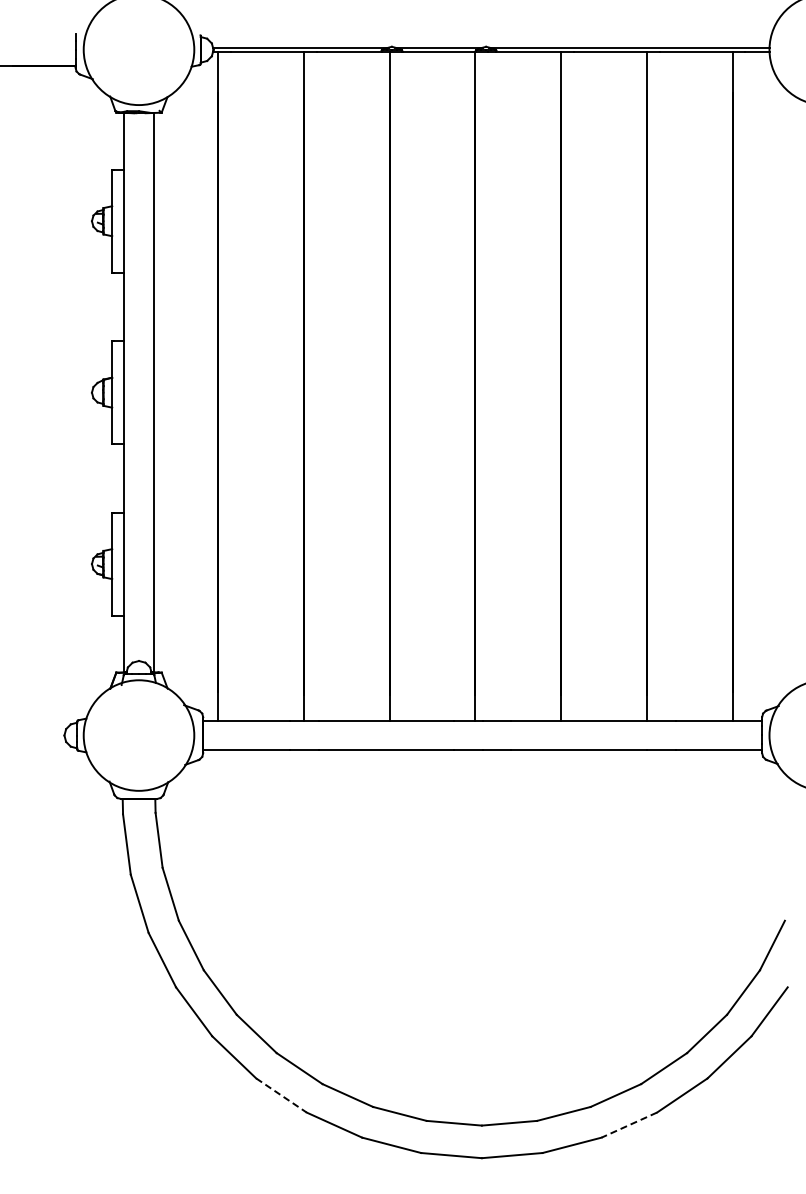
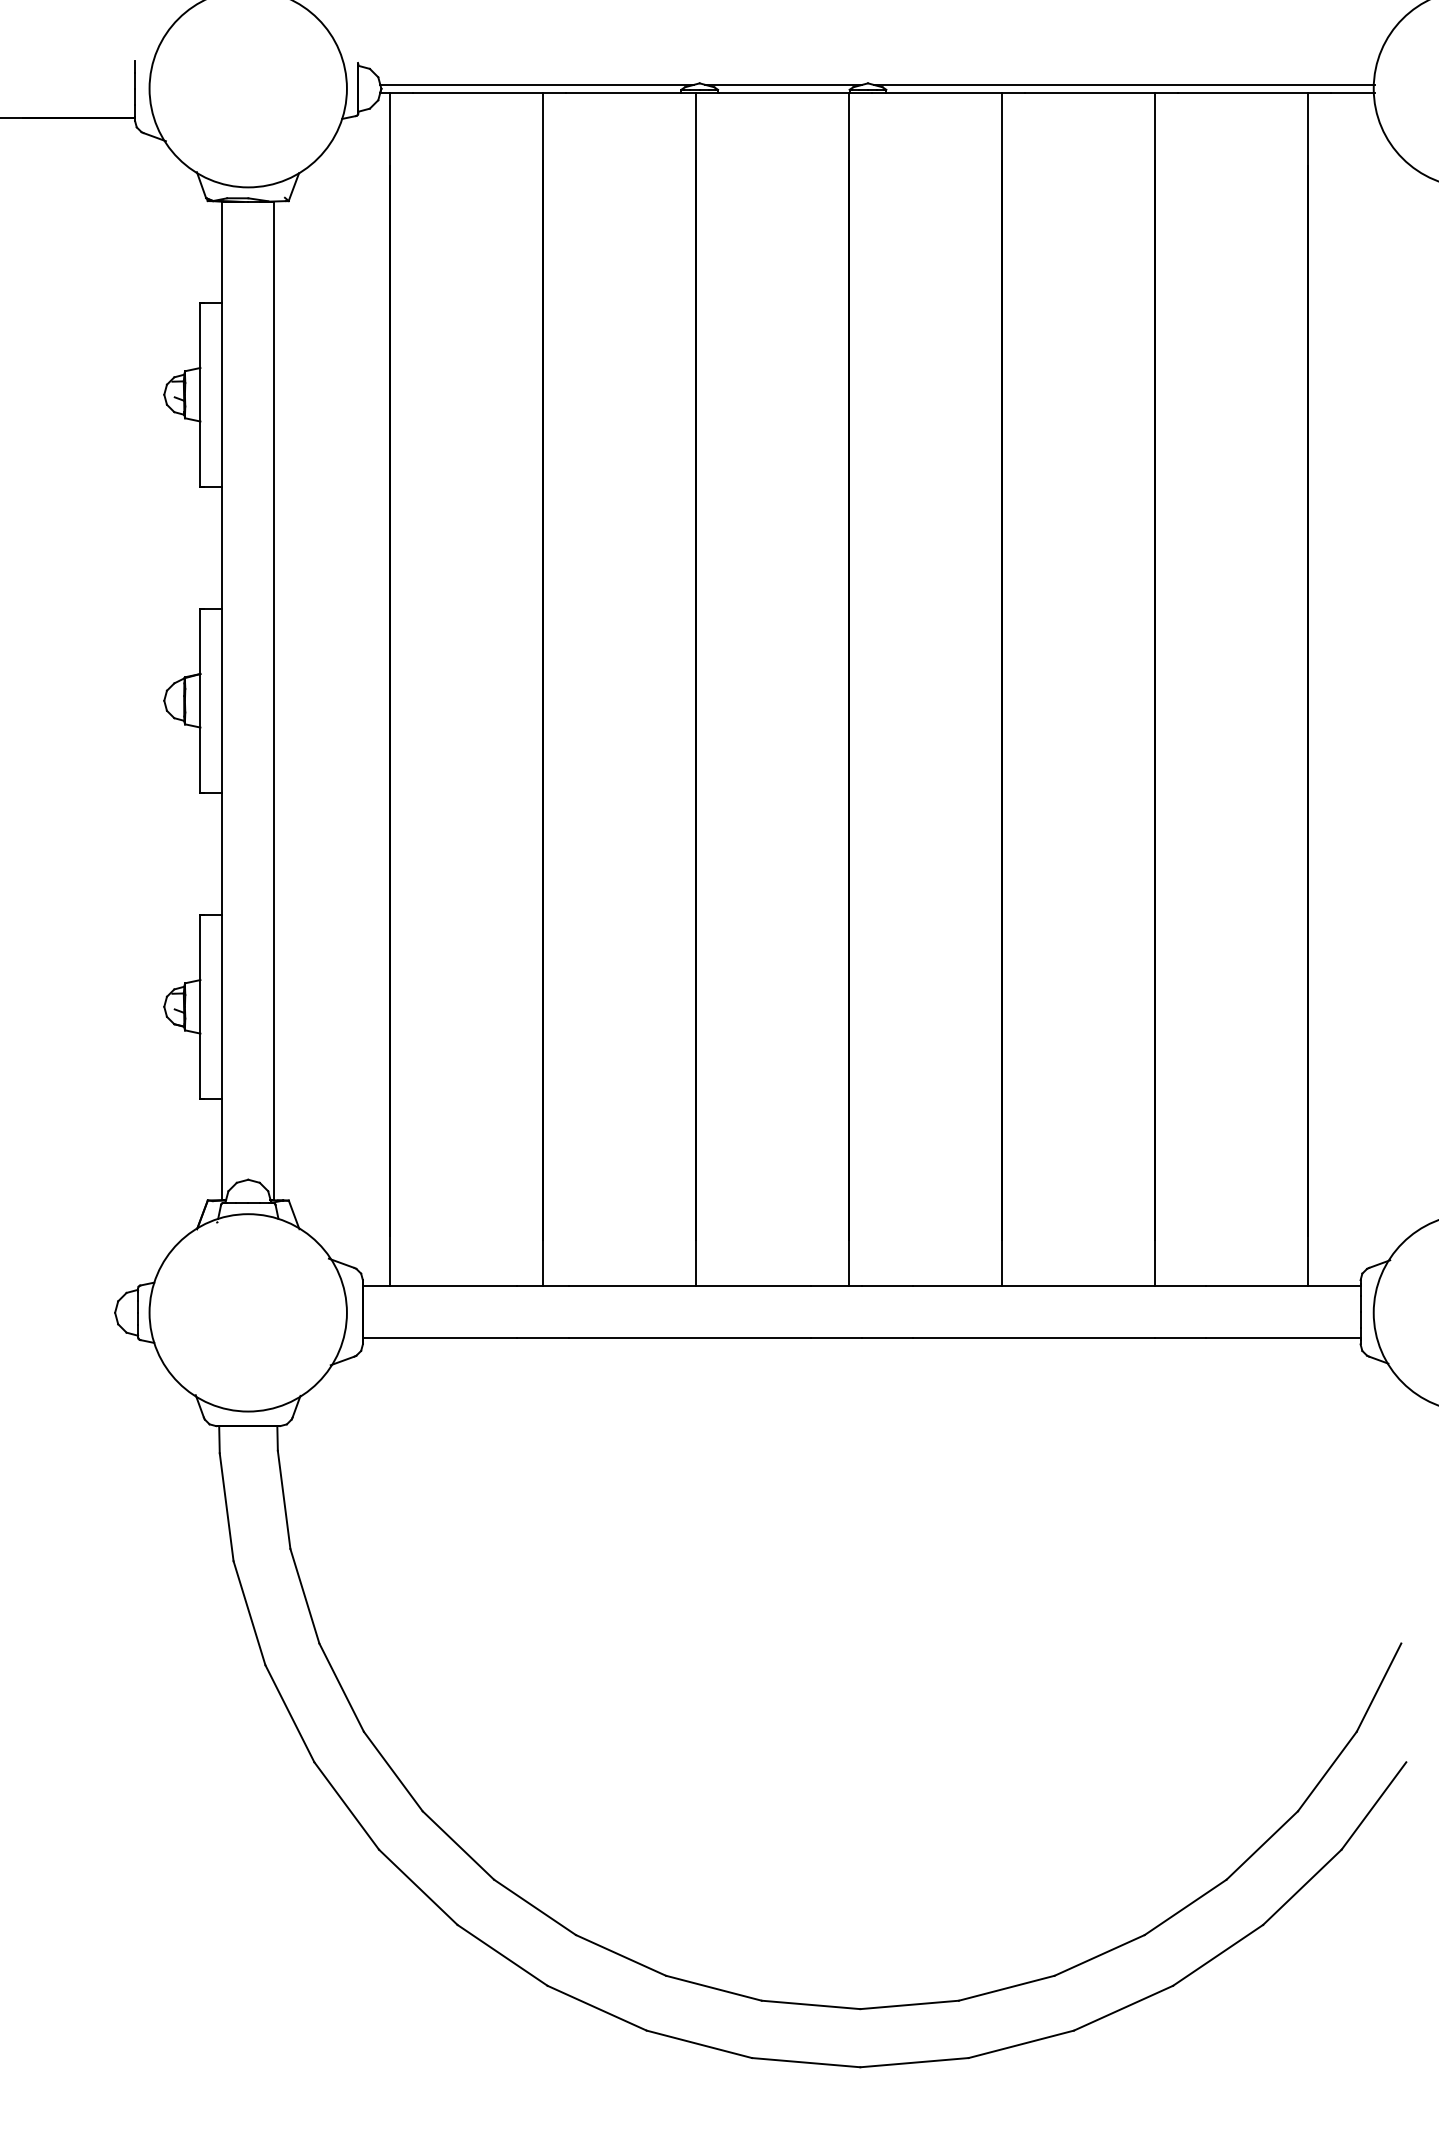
line: (281, 1095) -> (502, 1955), dashed -> solid
line: (628, 1125) -> (1122, 2008), dashed -> solid

